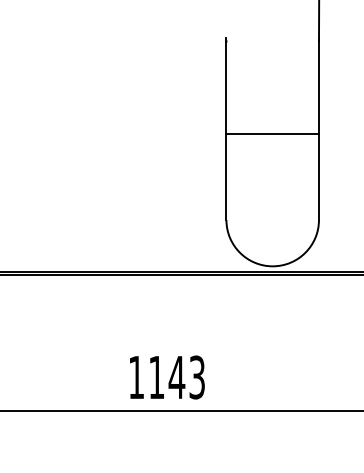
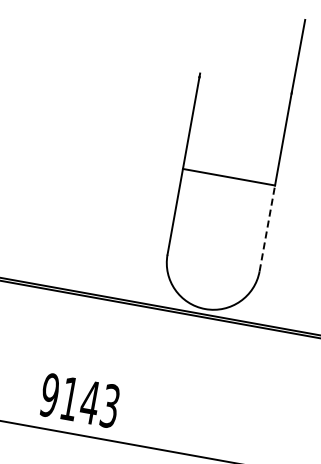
line: (318, 176) -> (266, 227), solid -> dashed
text: (136, 377) -> (49, 395), 1143 -> 9143

